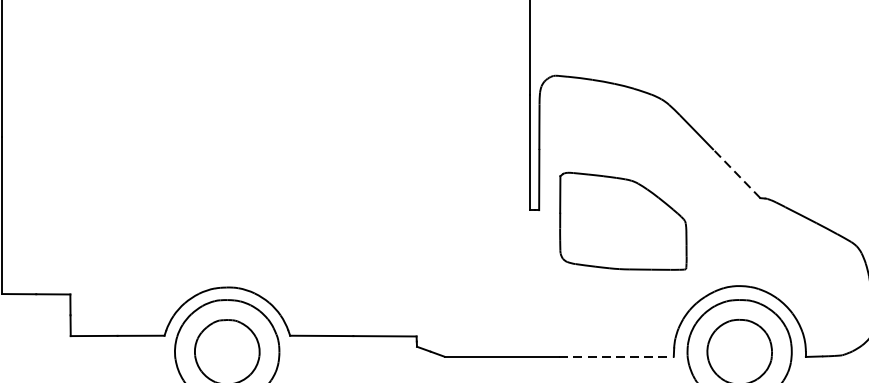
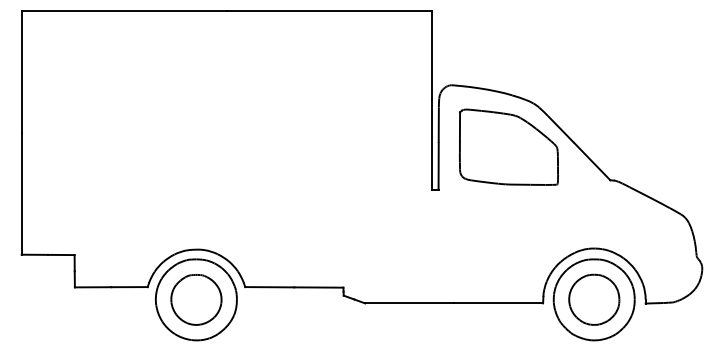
line: (737, 173) -> (592, 161), dashed -> solid
part: (622, 220) -> (508, 146), moved
line: (617, 356) -> (499, 303), dashed -> solid

